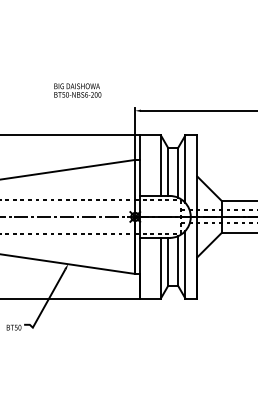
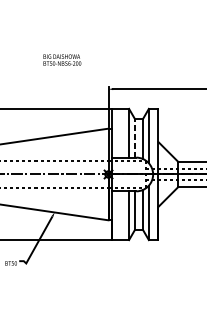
text: (77, 90) -> (62, 60), moved
line: (167, 171) -> (134, 137), solid -> dashed

